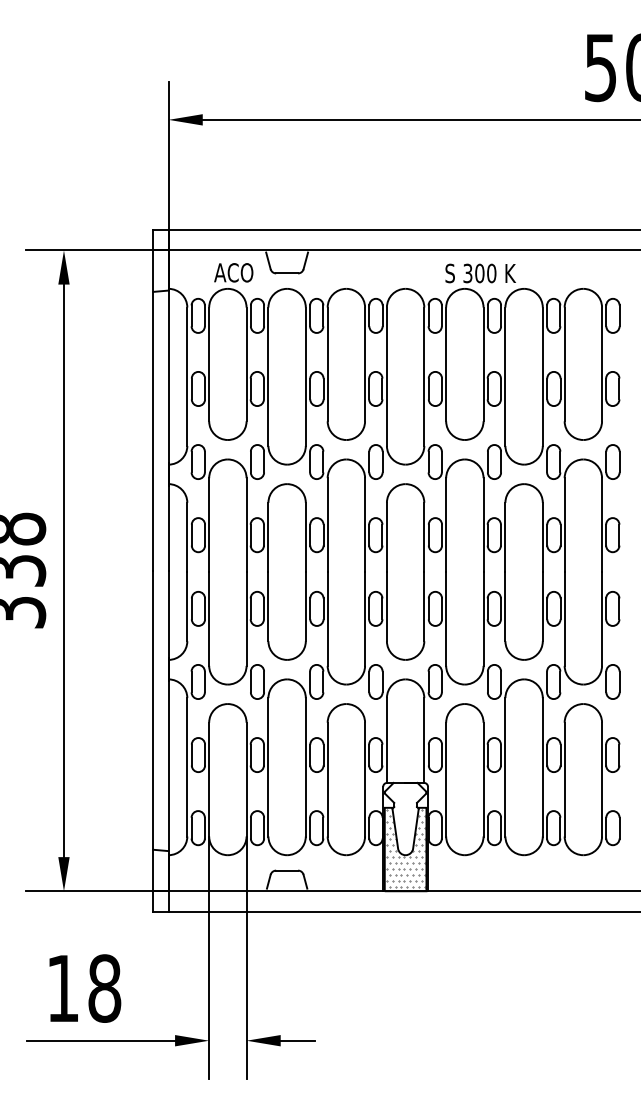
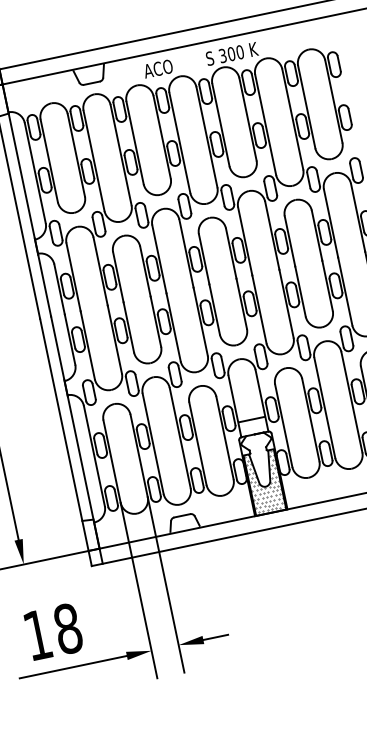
text: (233, 272) -> (157, 68), moved
line: (405, 762) -> (251, 419), added

